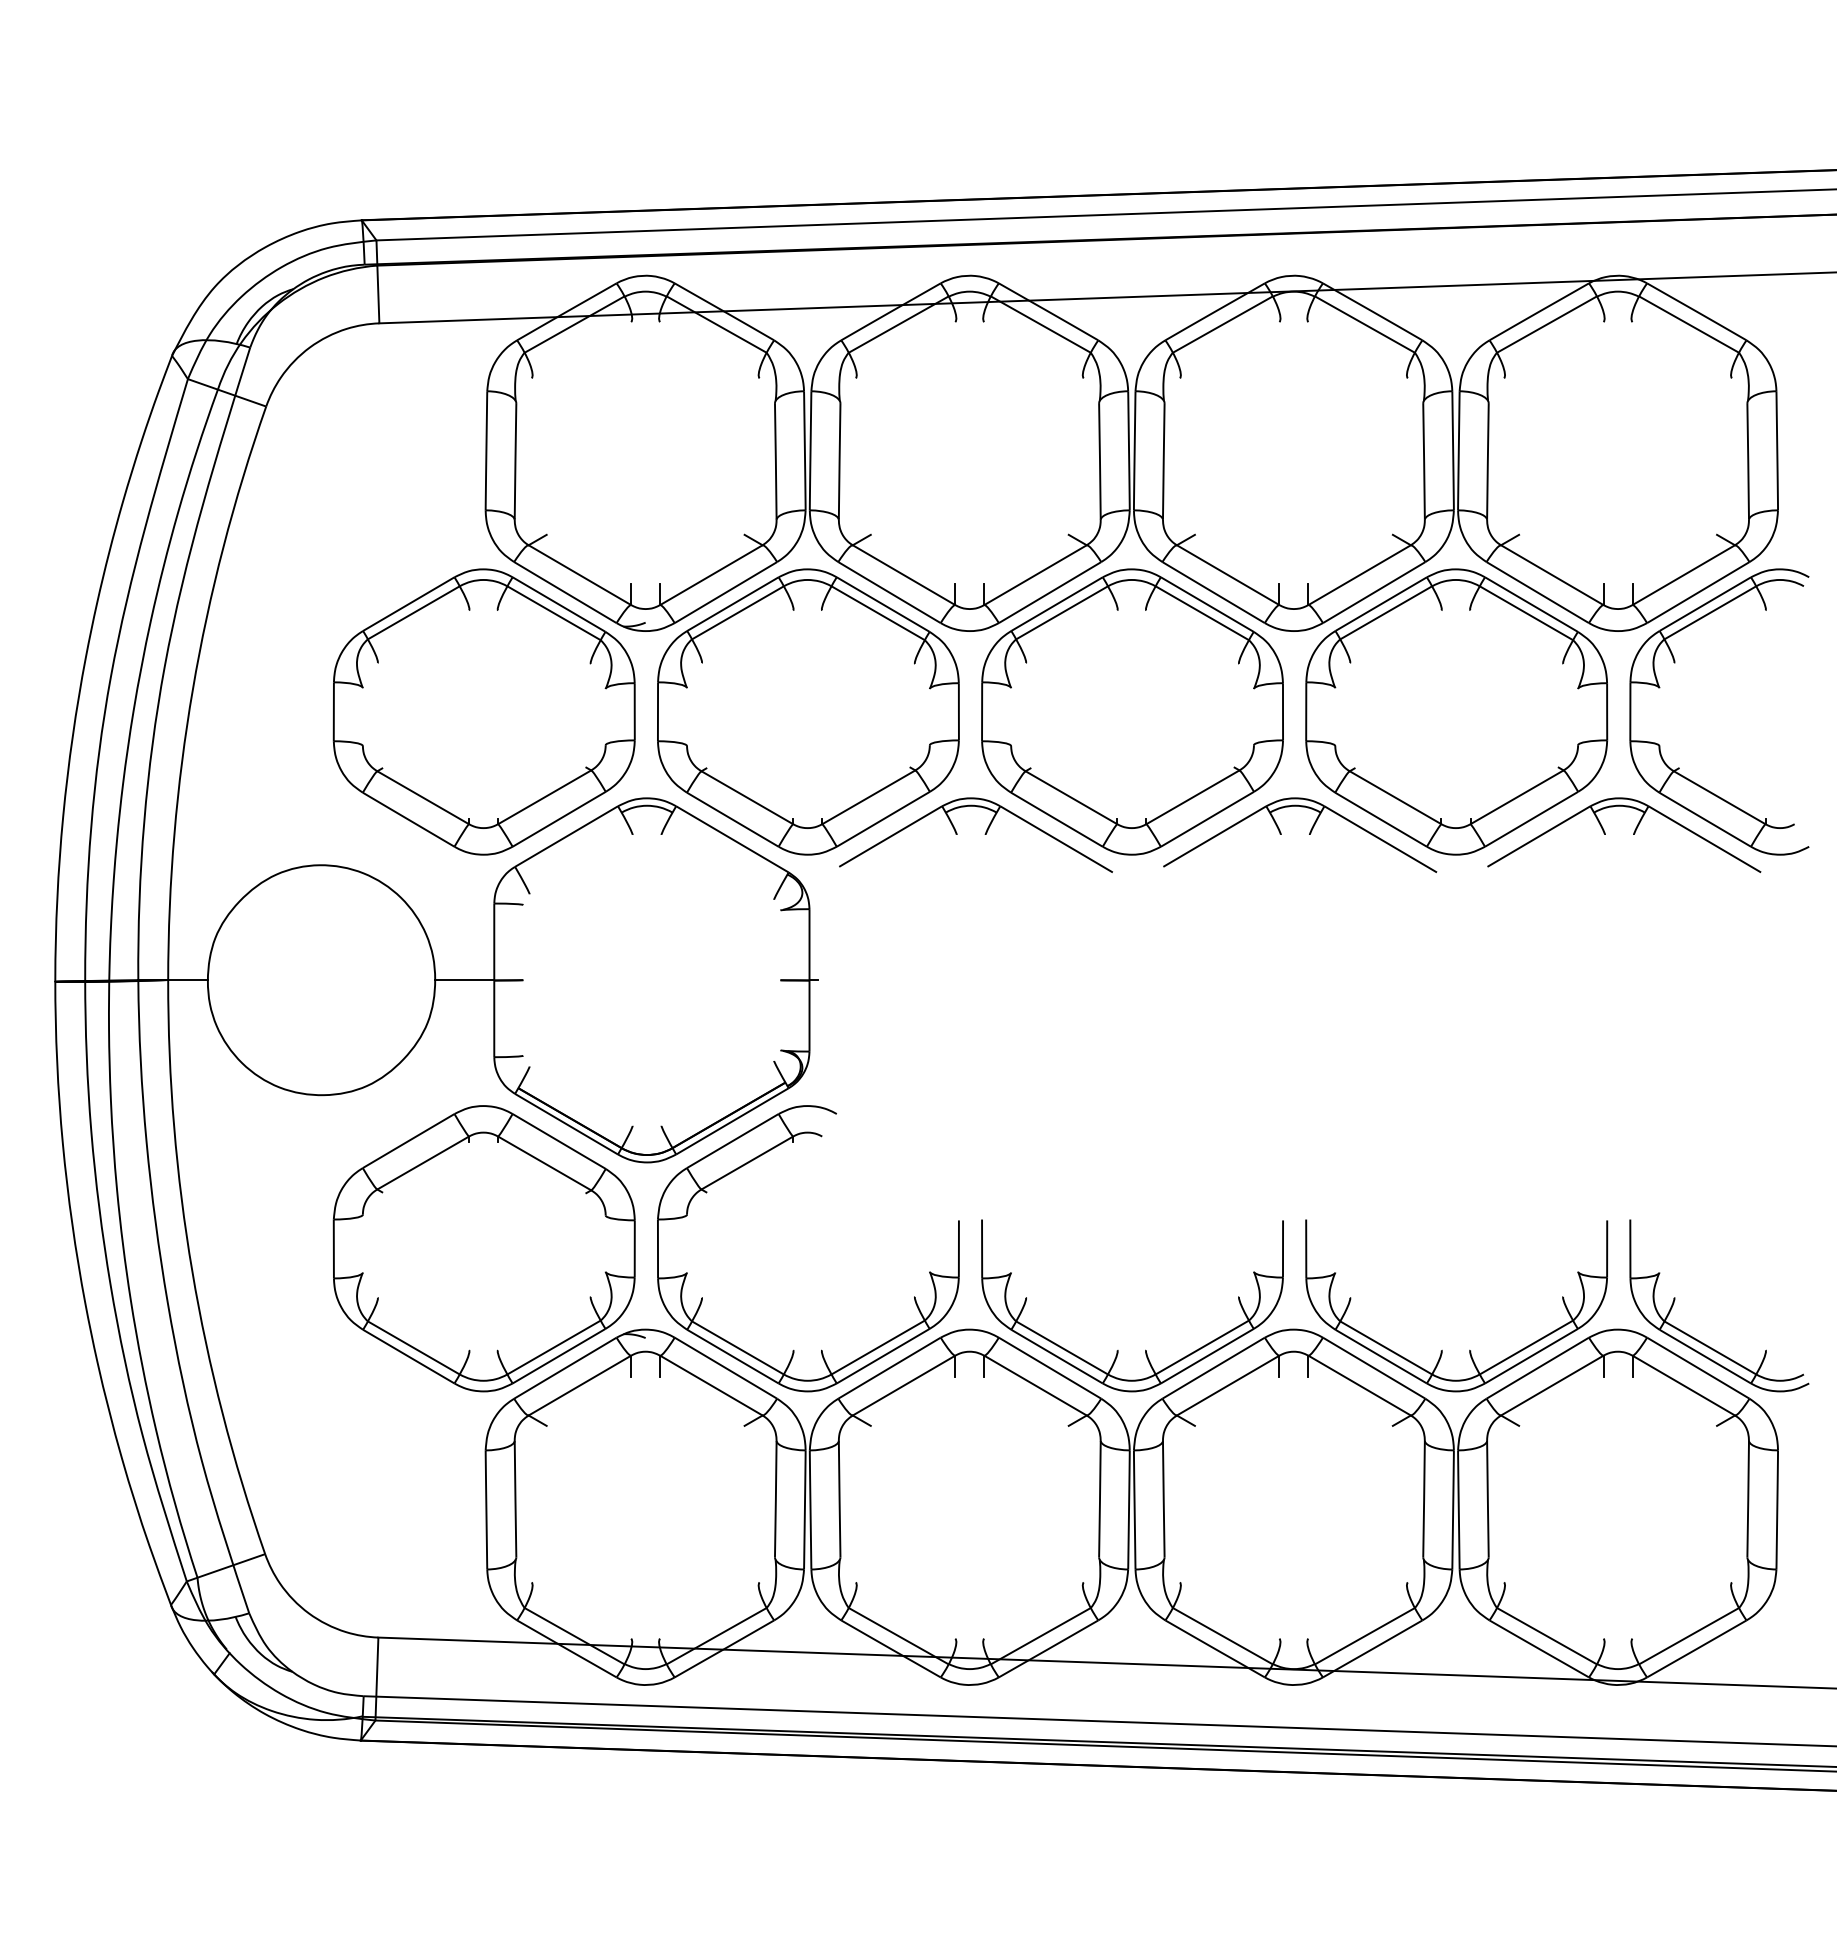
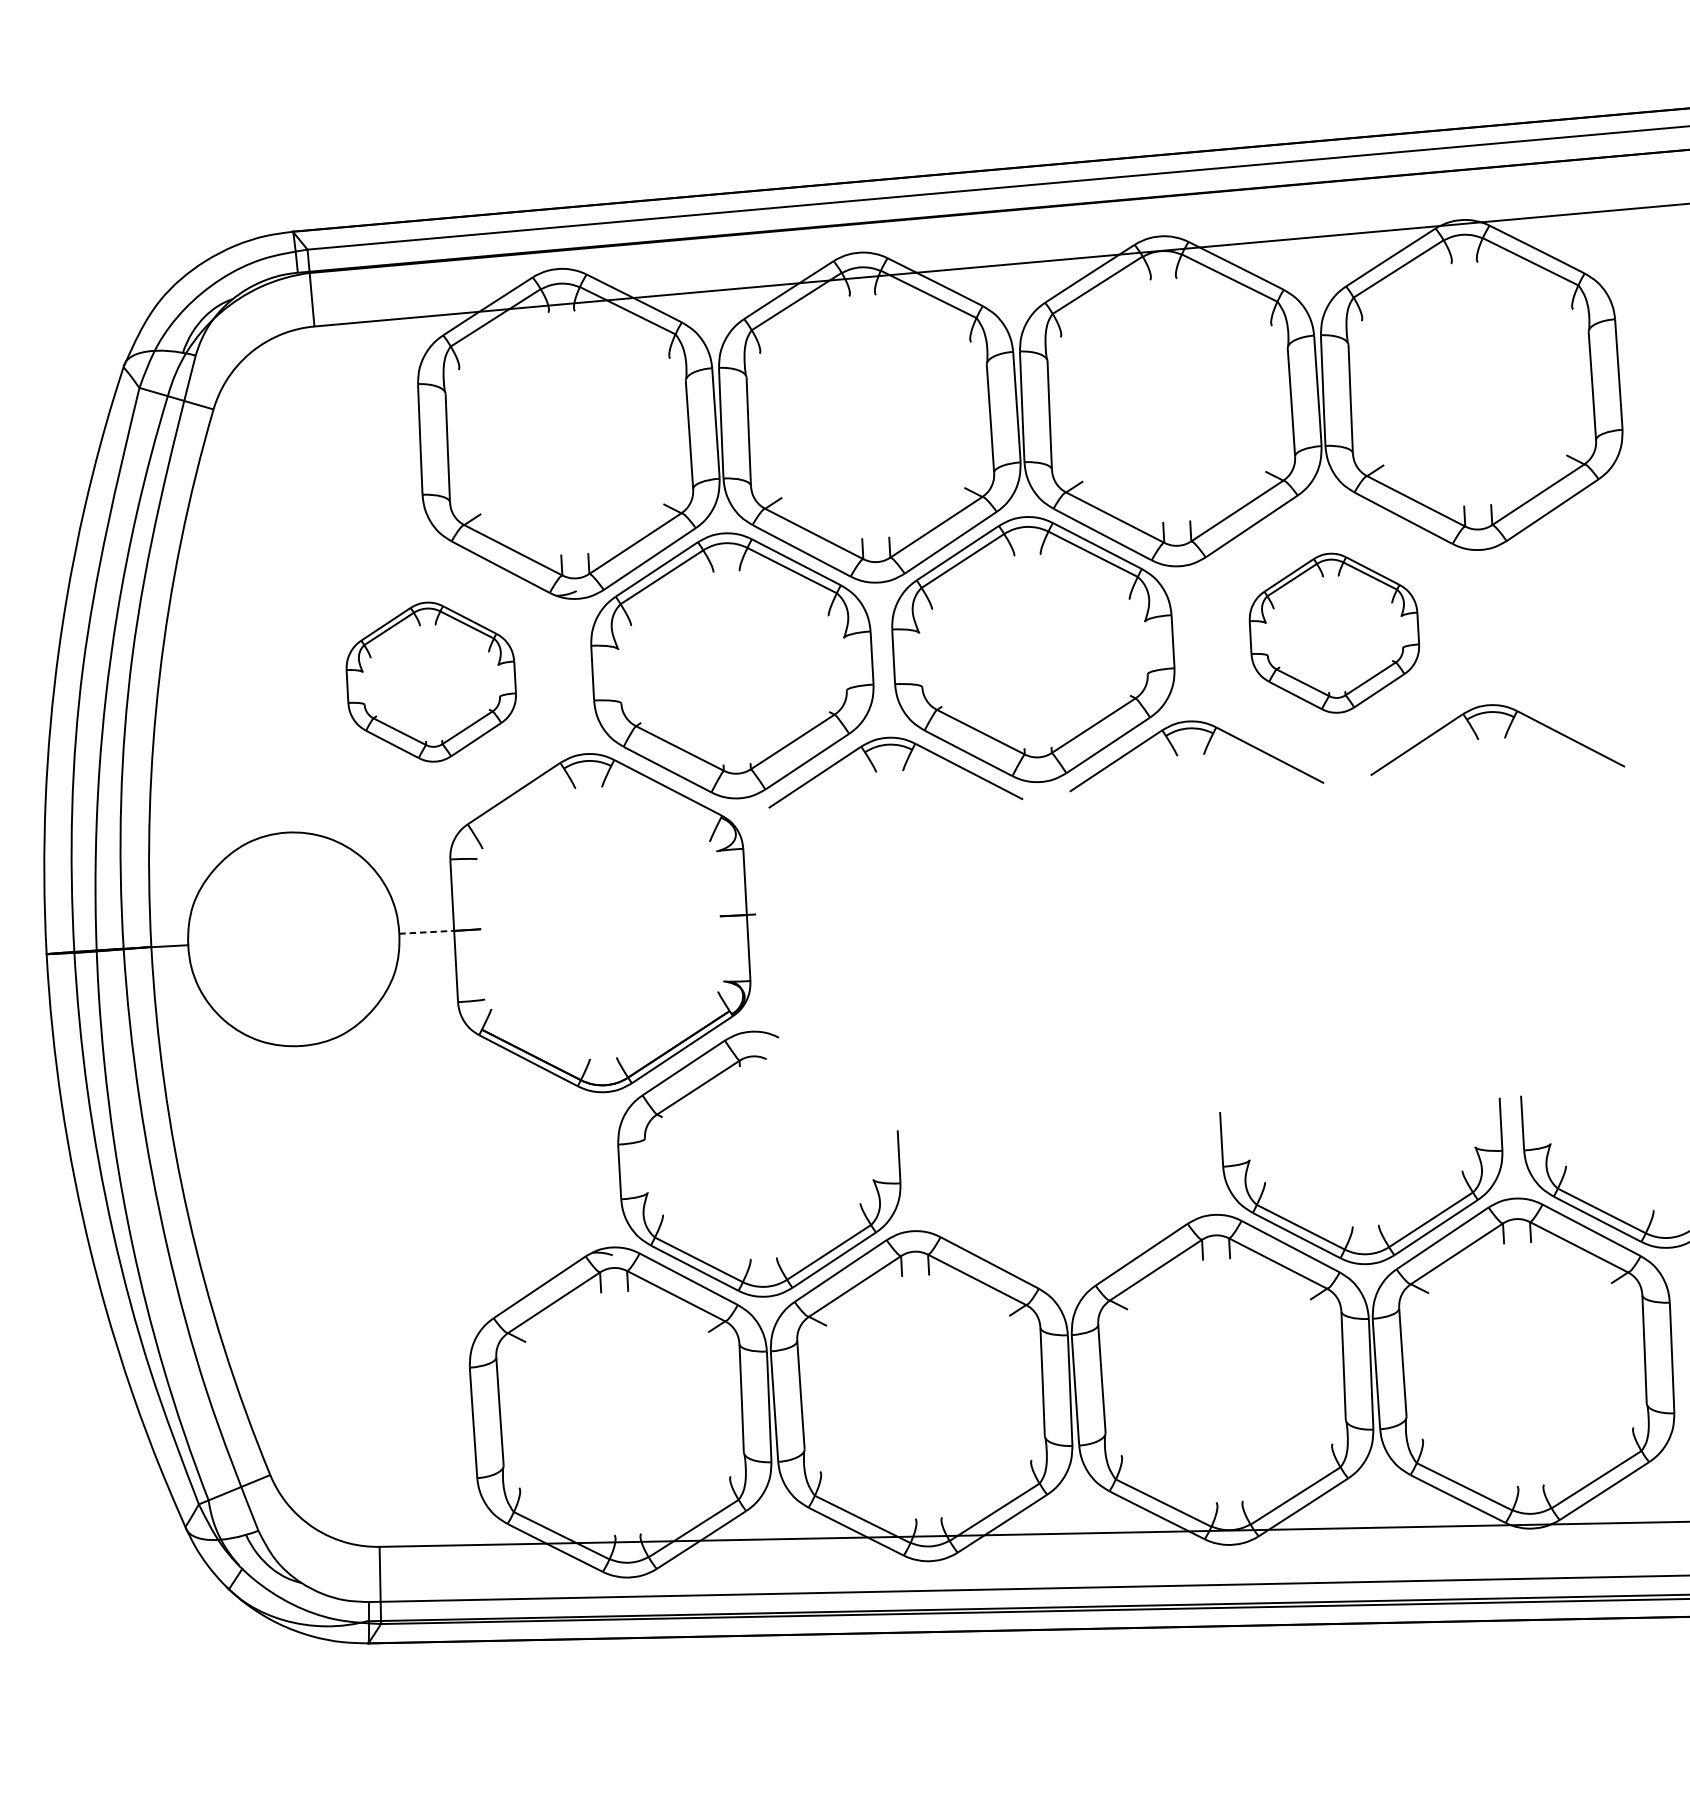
part: (1660, 687) -> (1522, 600), removed
part: (483, 711) -> (430, 681), size x0.6
part: (1456, 711) -> (1334, 632), size x0.6
line: (464, 980) -> (426, 932), solid -> dashed
part: (483, 1248) -> (457, 1180), removed
part: (1145, 1349) -> (1077, 1240), removed

